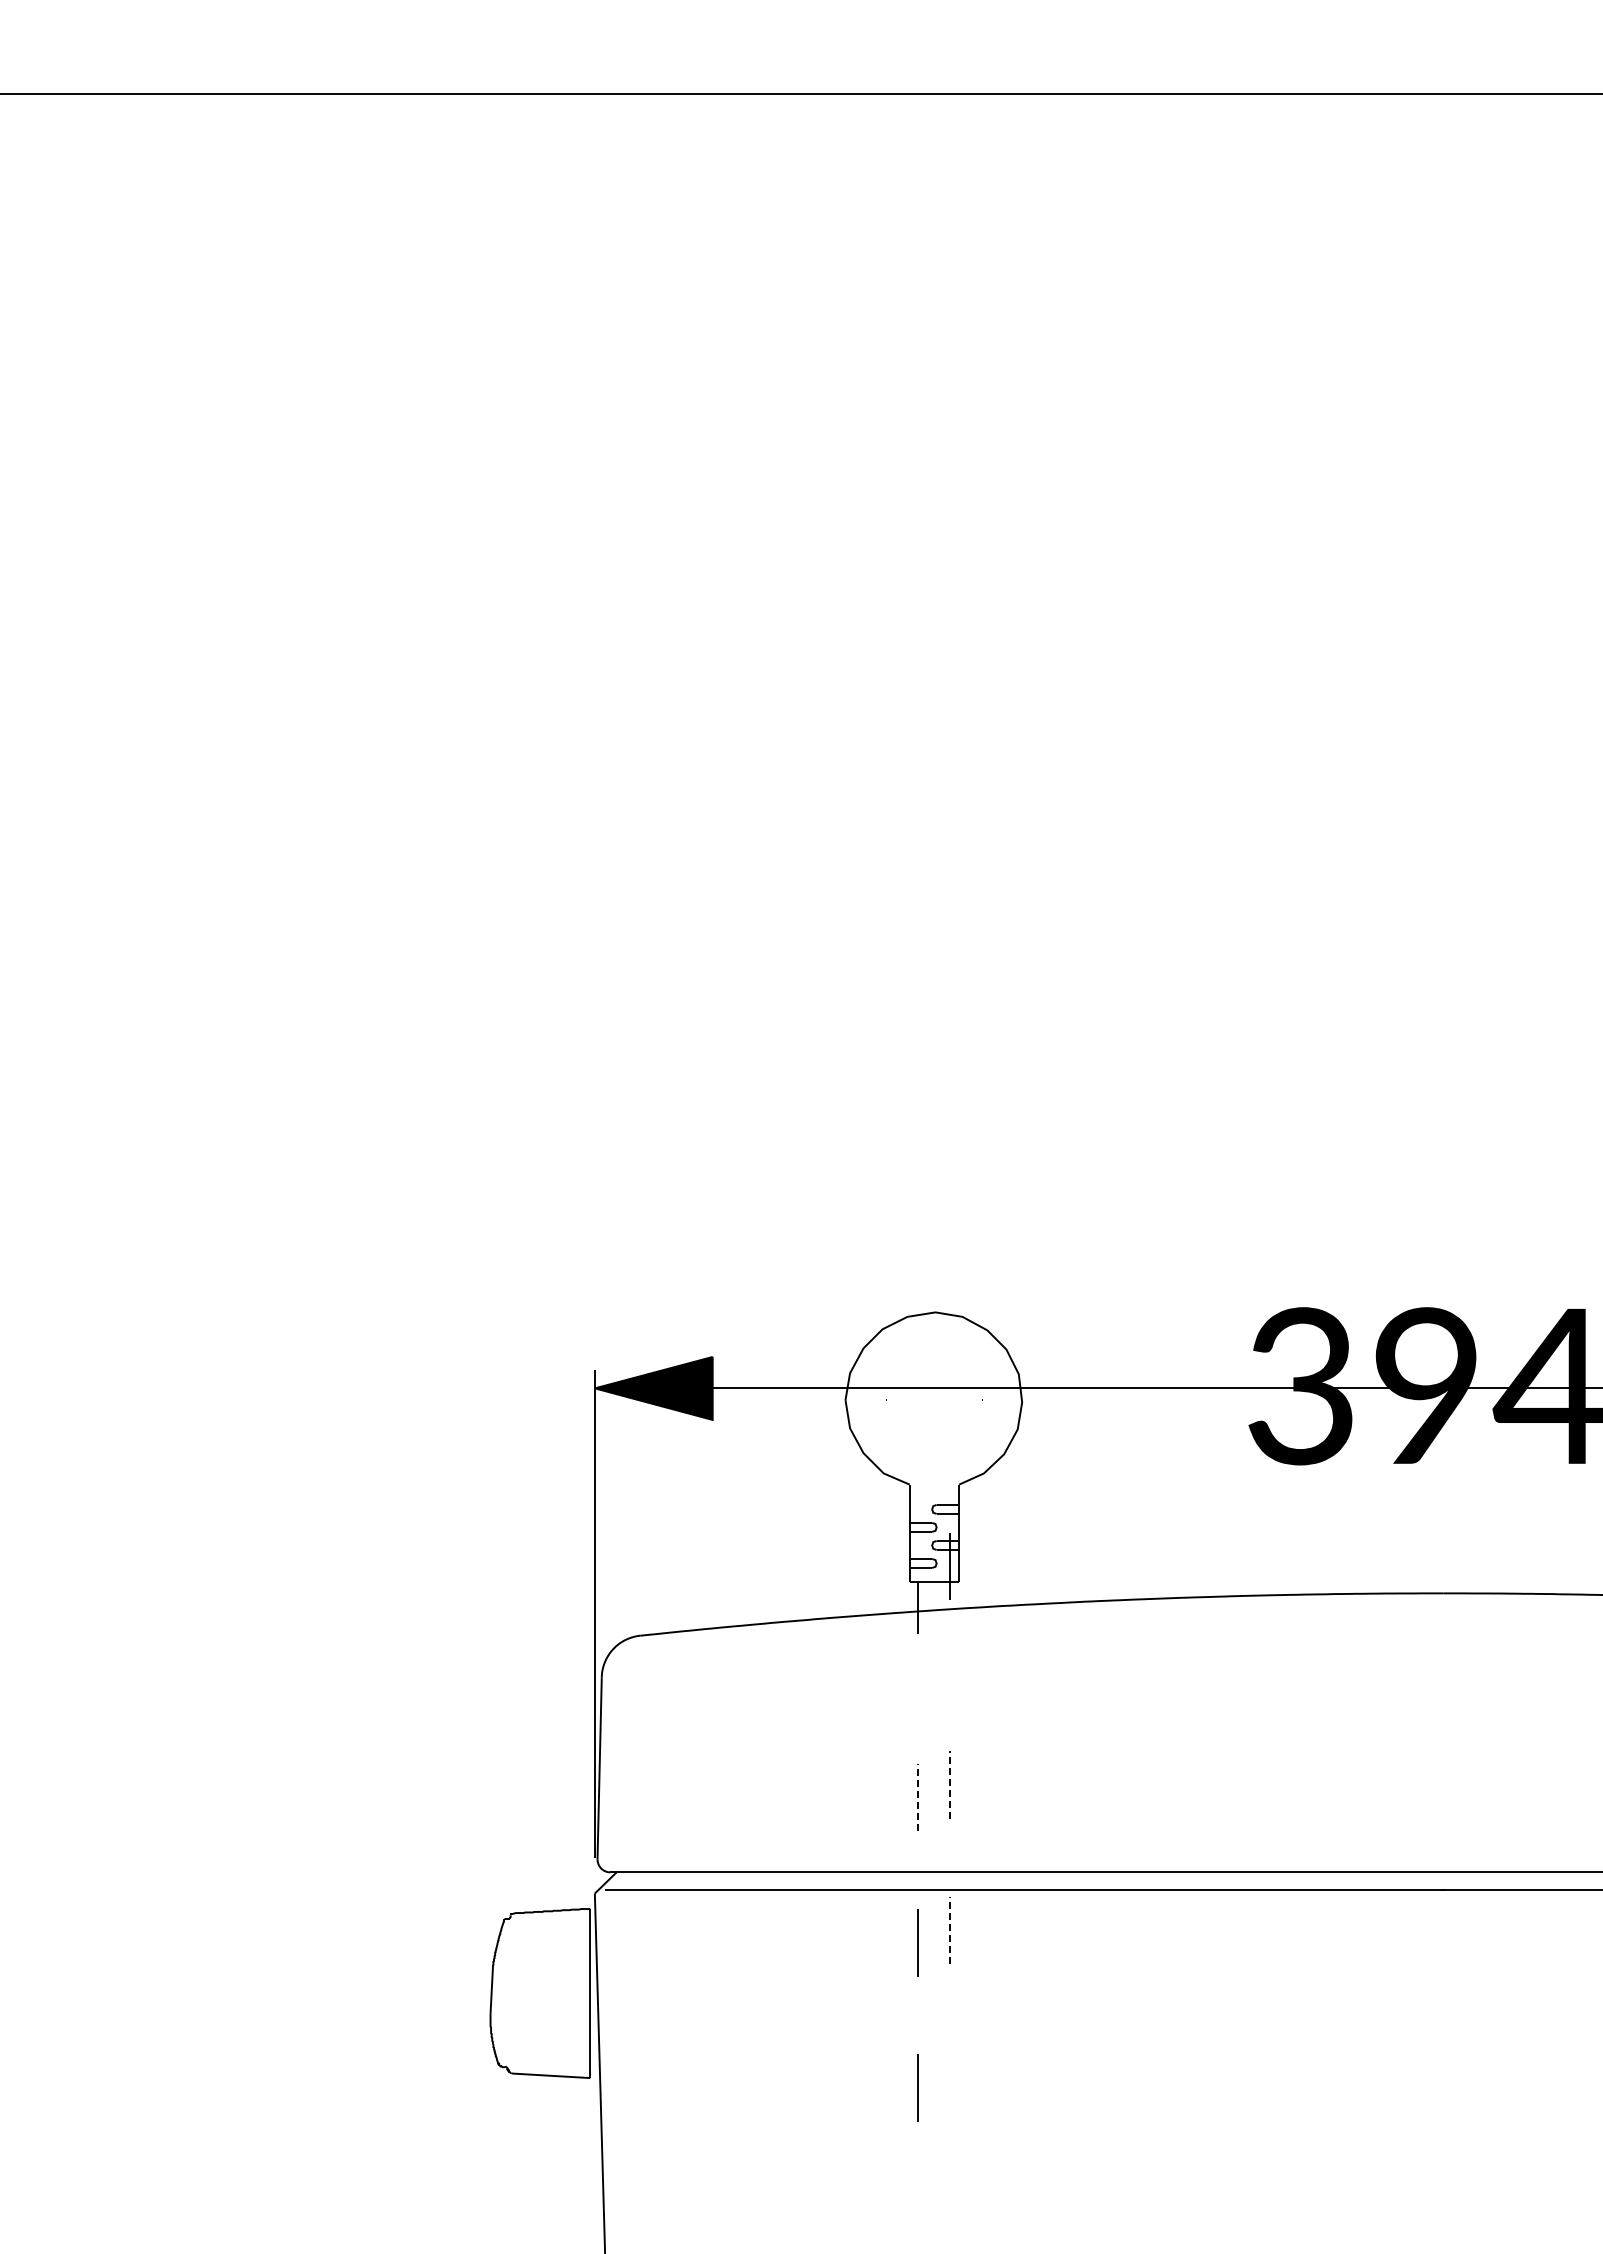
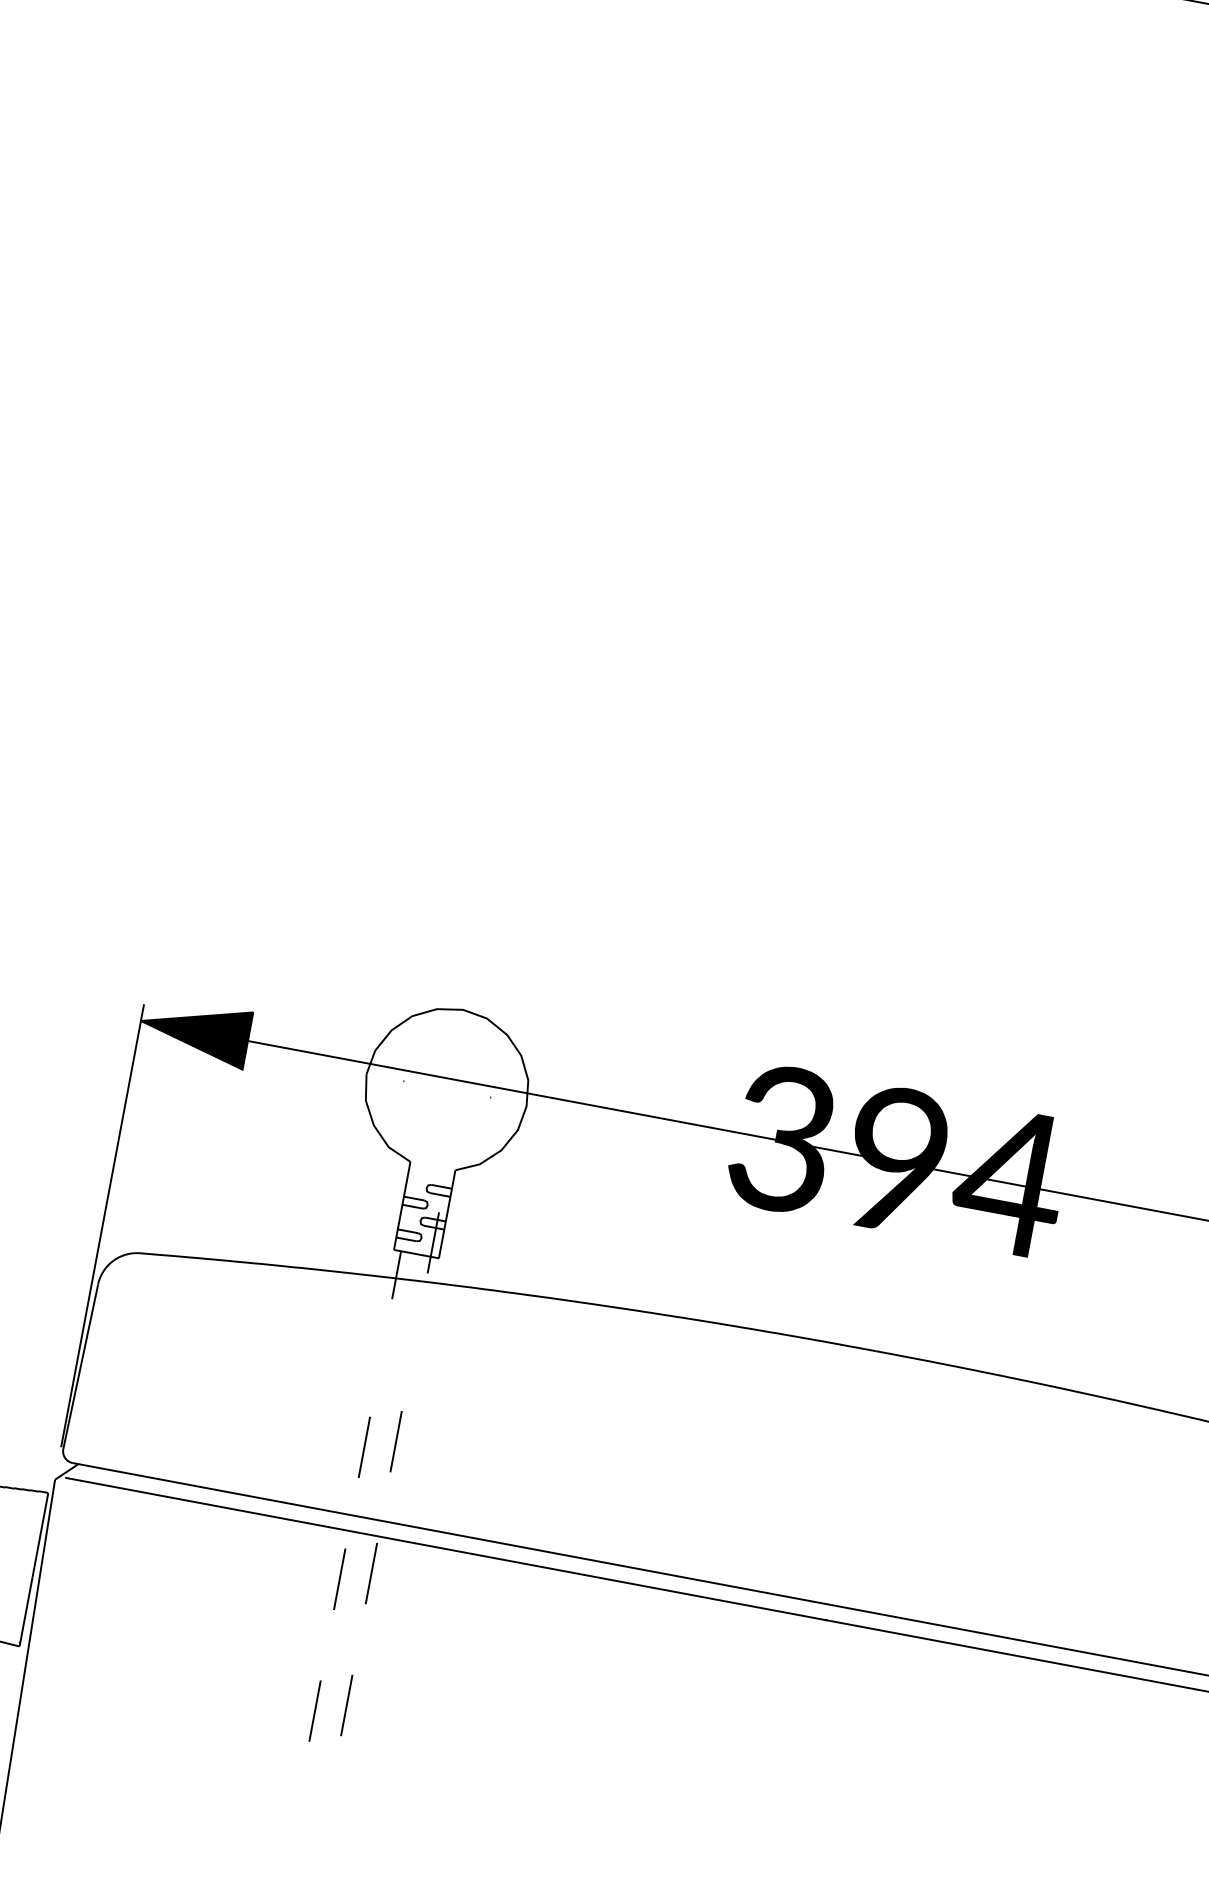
line: (950, 1785) -> (396, 1442), dashed -> solid
line: (917, 1797) -> (364, 1447), dashed -> solid
line: (950, 1930) -> (371, 1573), dashed -> solid
line: (949, 2075) -> (346, 1705), added

